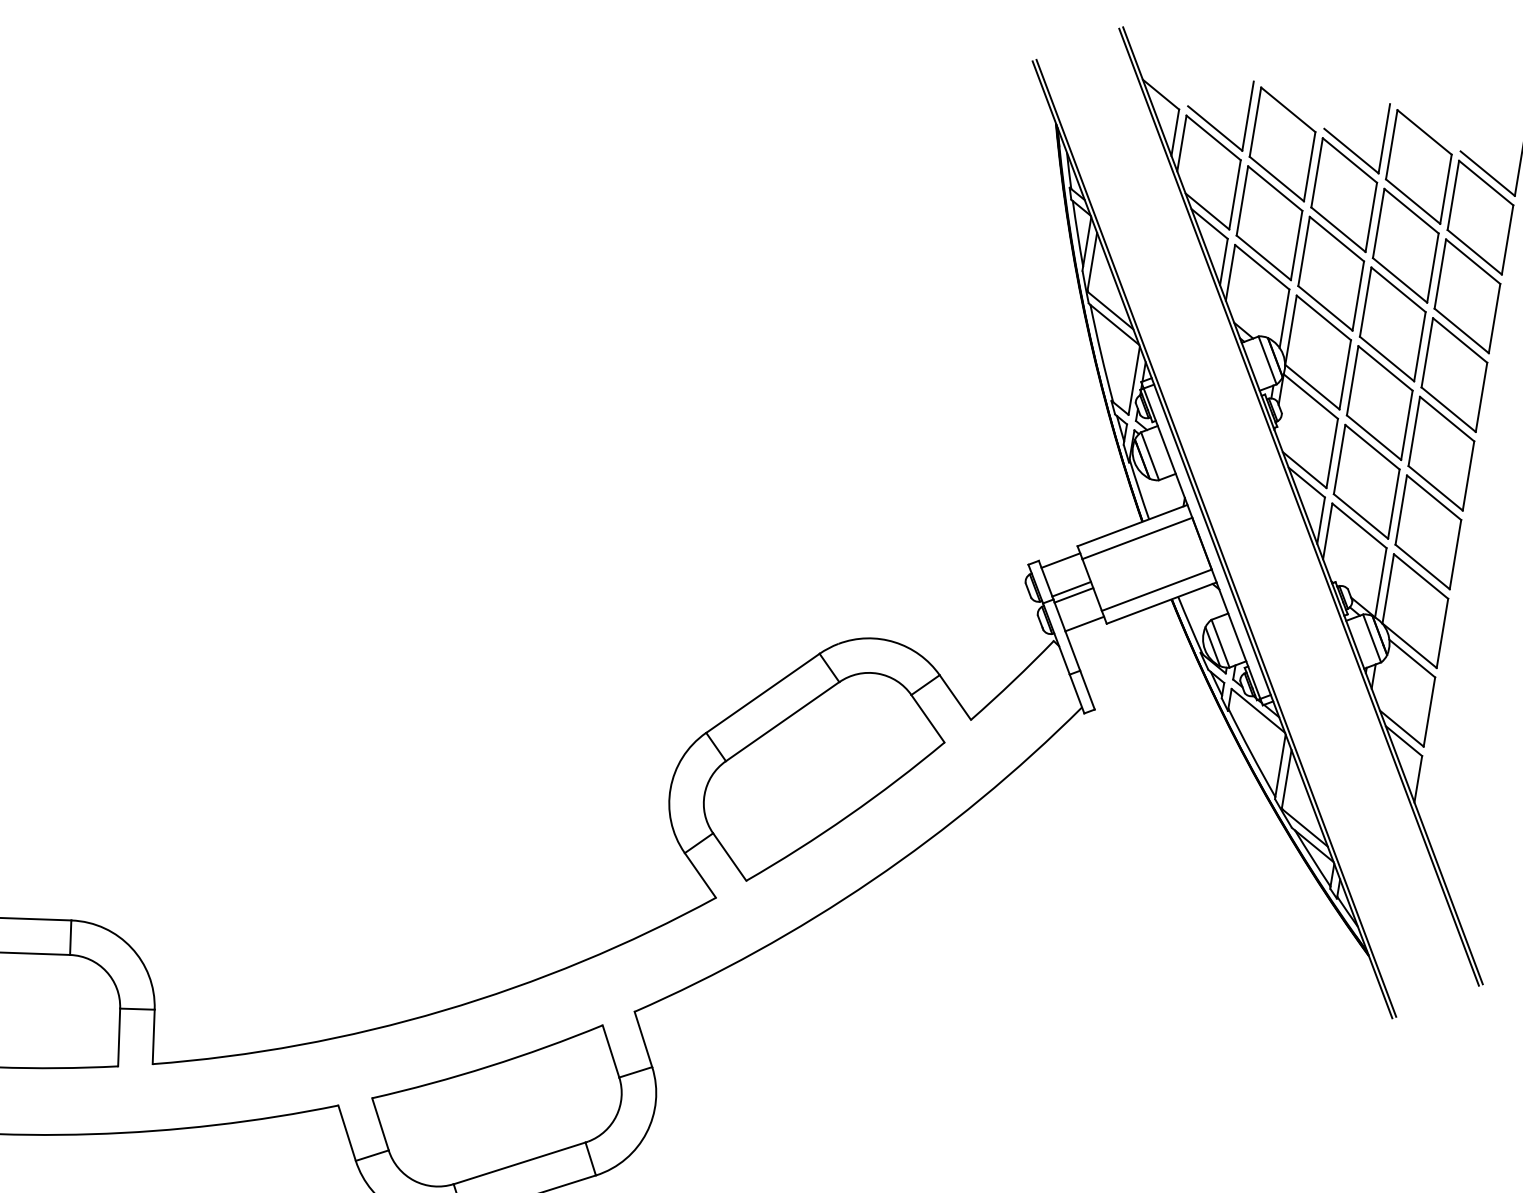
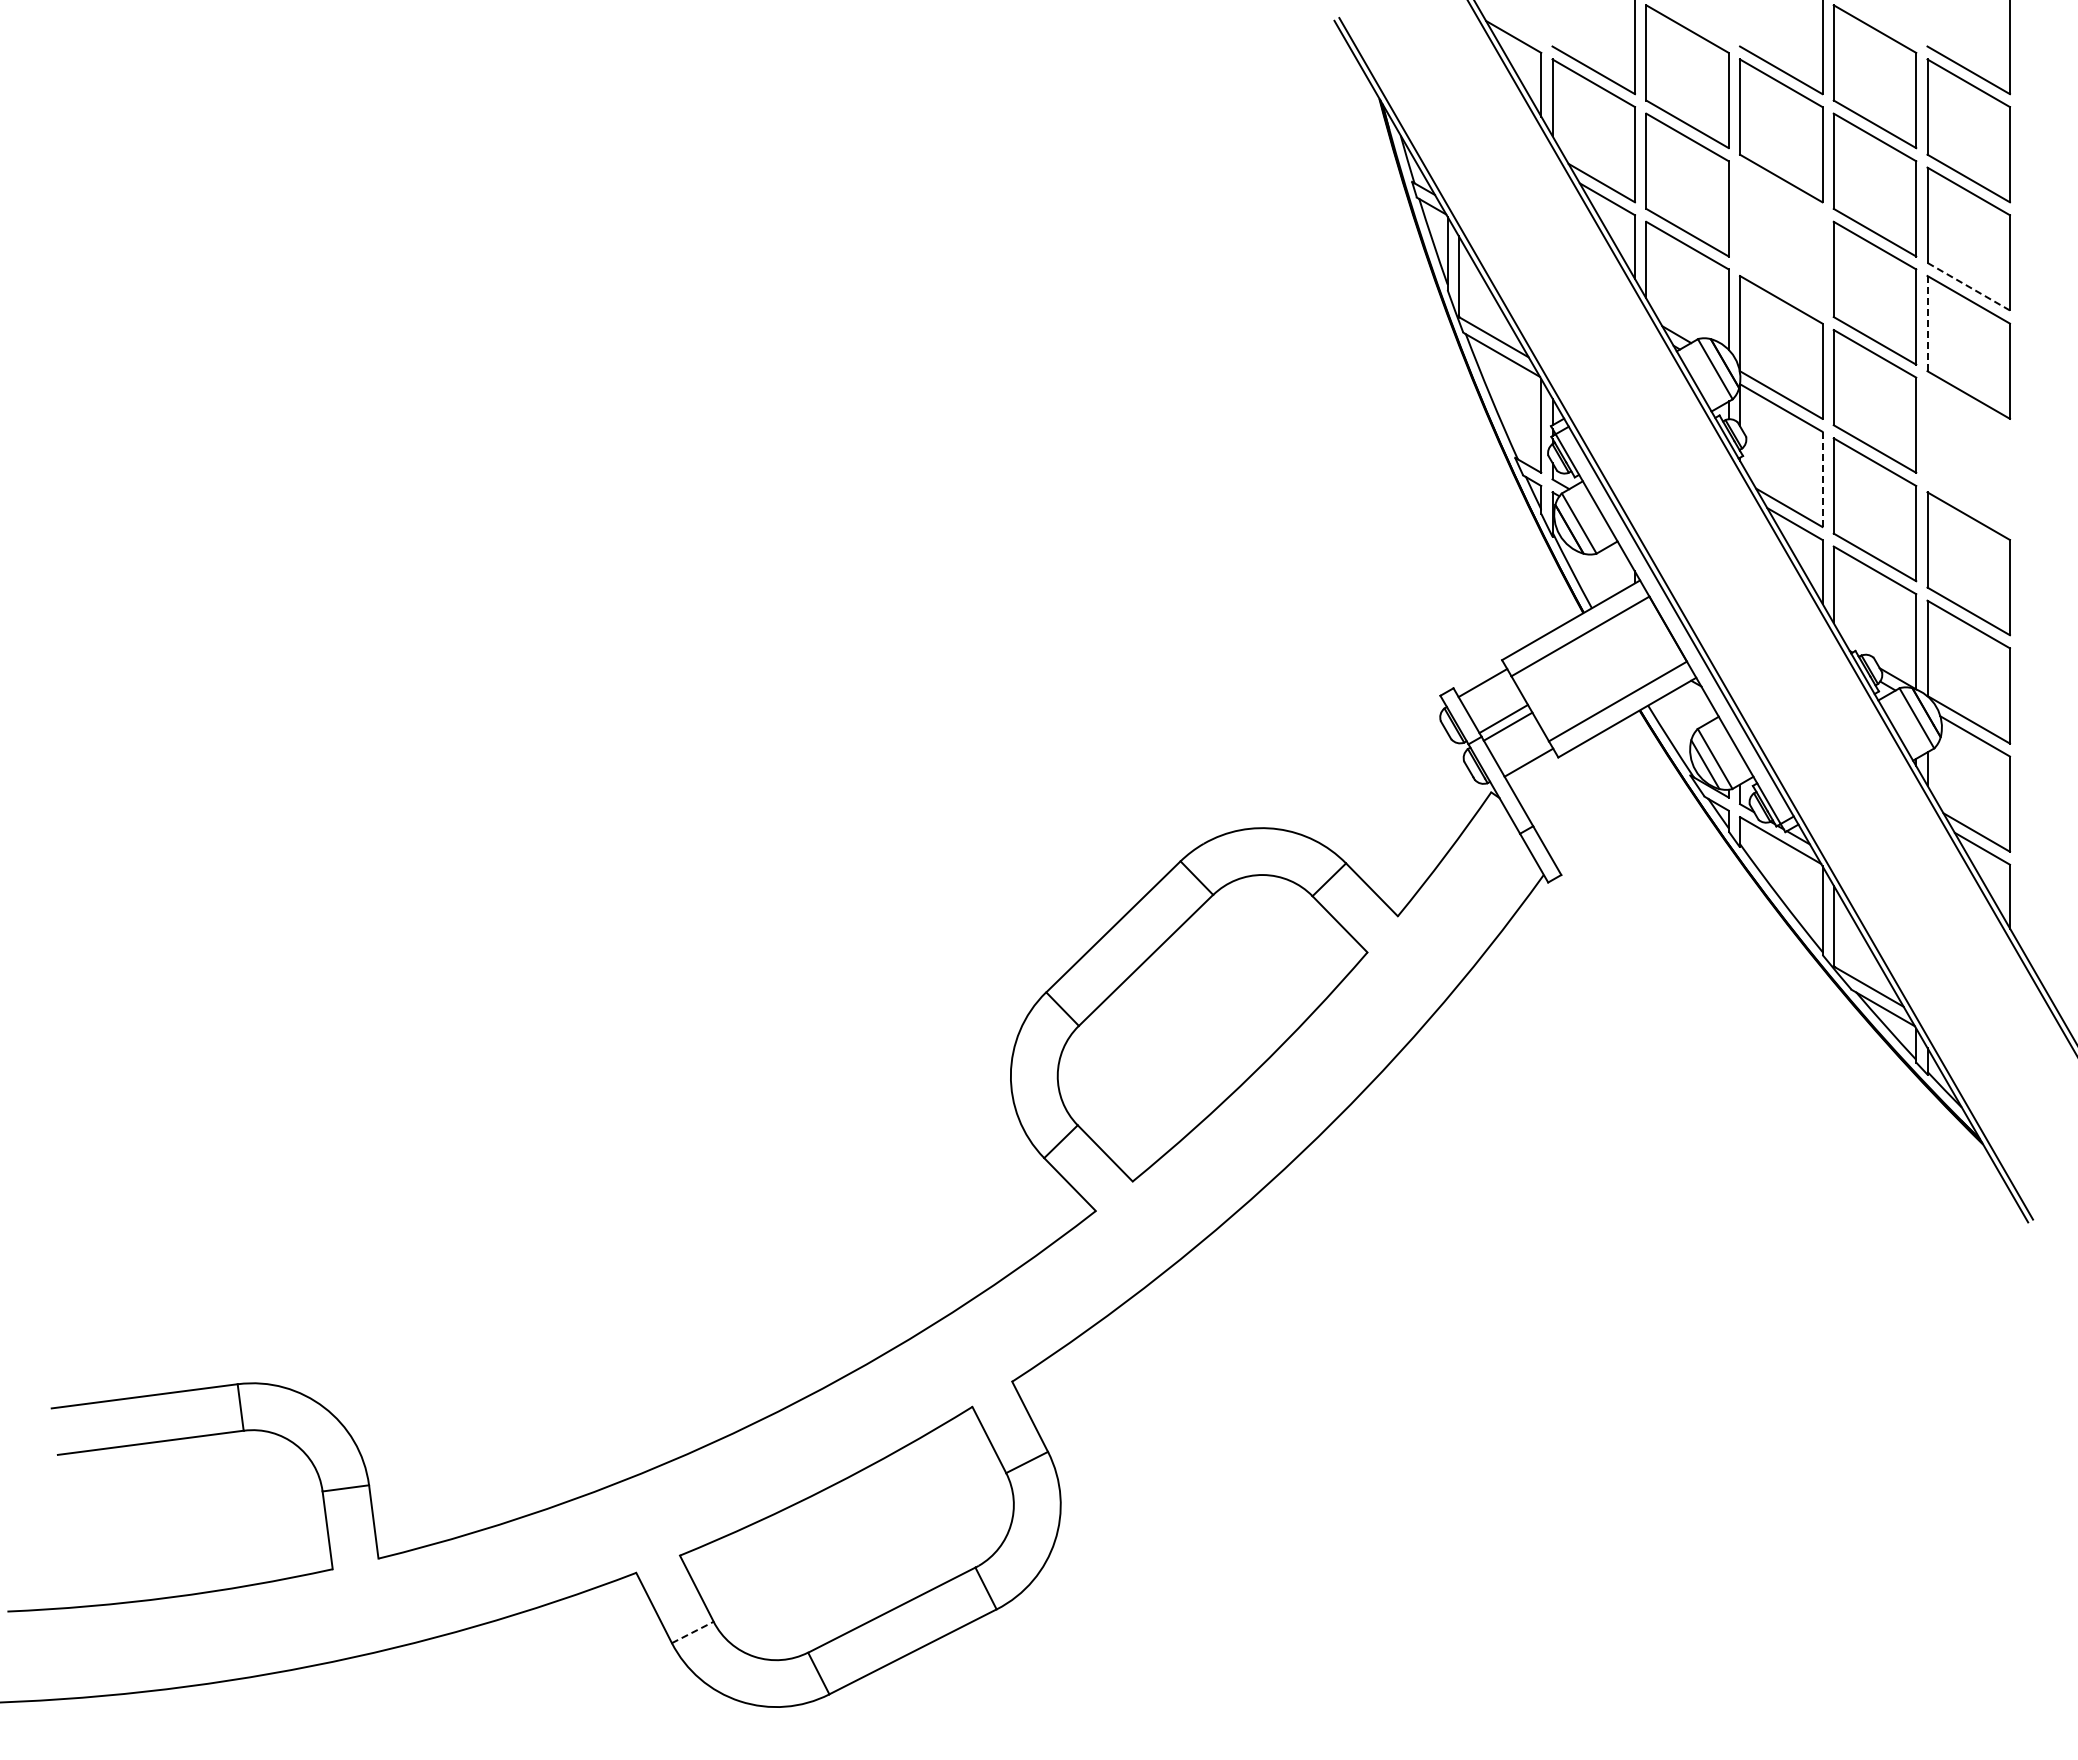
part: (1331, 273) -> (1781, 238), removed
line: (1461, 330) -> (1968, 286), solid -> dashed
line: (1427, 352) -> (1927, 323), solid -> dashed
line: (1332, 453) -> (1822, 479), solid -> dashed
part: (1441, 453) -> (1968, 455), removed
line: (372, 1155) -> (693, 1632), solid -> dashed

